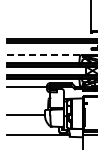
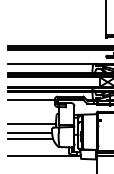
line: (44, 55) -> (51, 64), dashed -> solid
line: (27, 106) -> (31, 123), added
line: (25, 119) -> (29, 138), added

